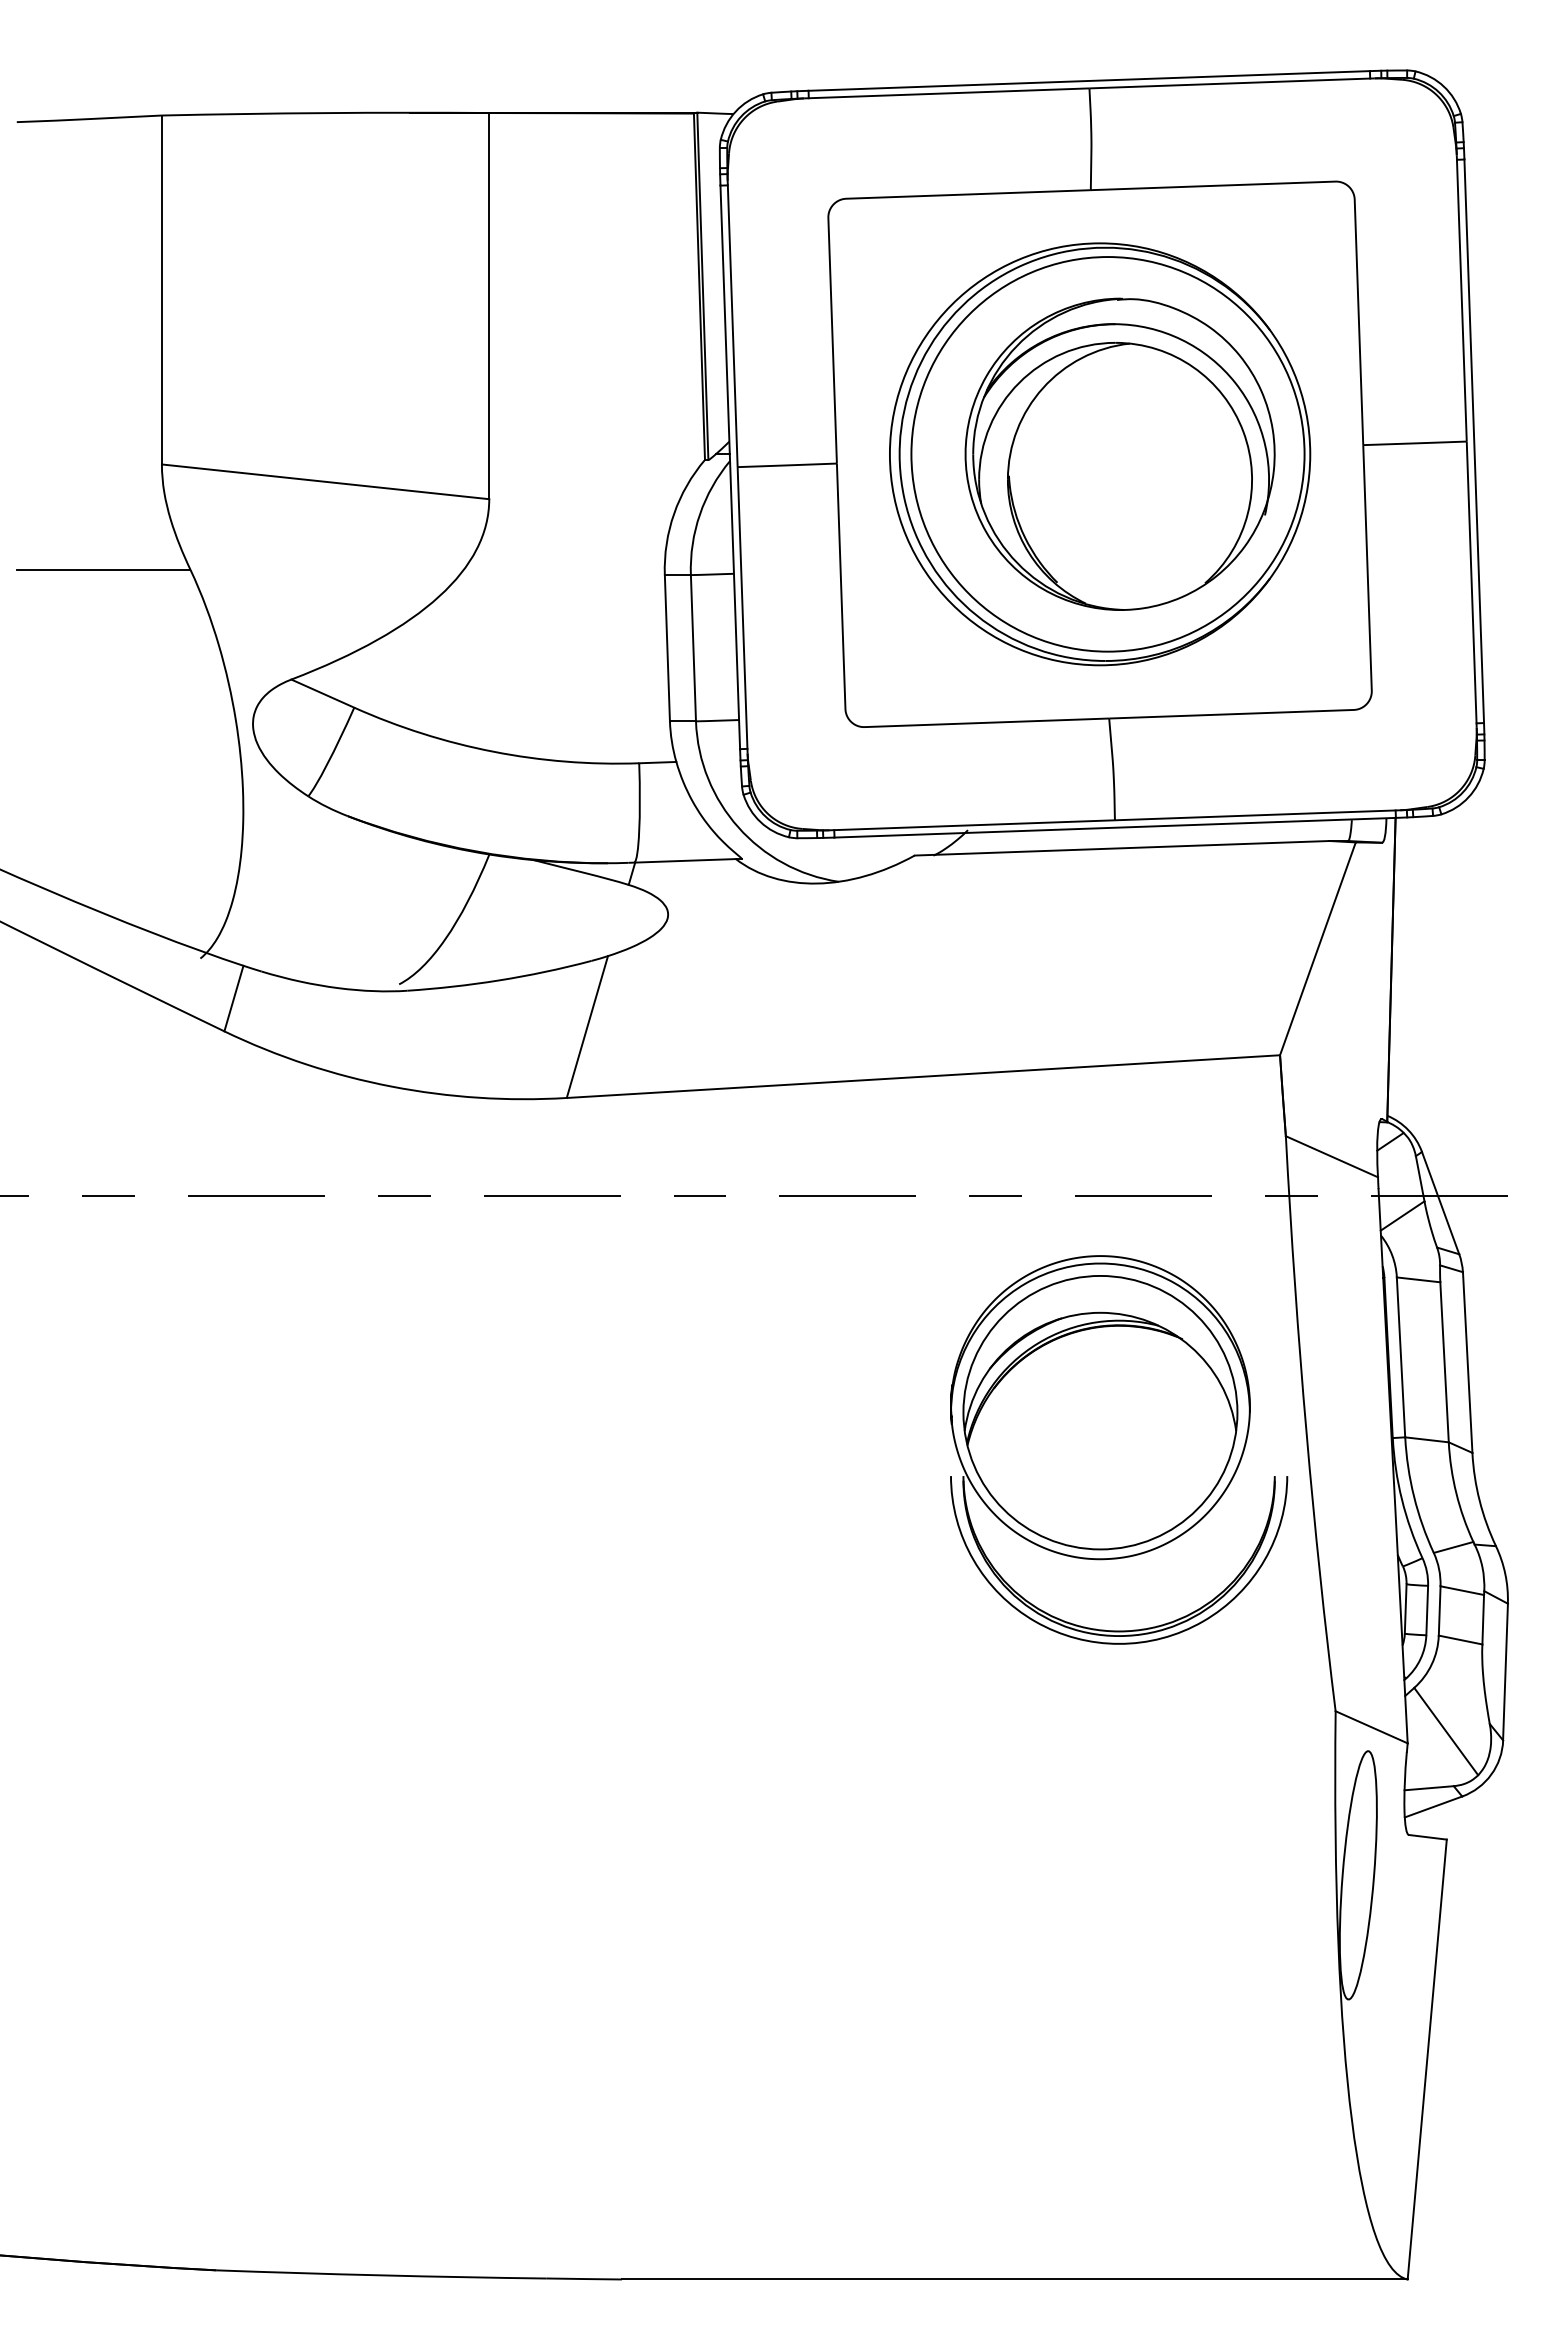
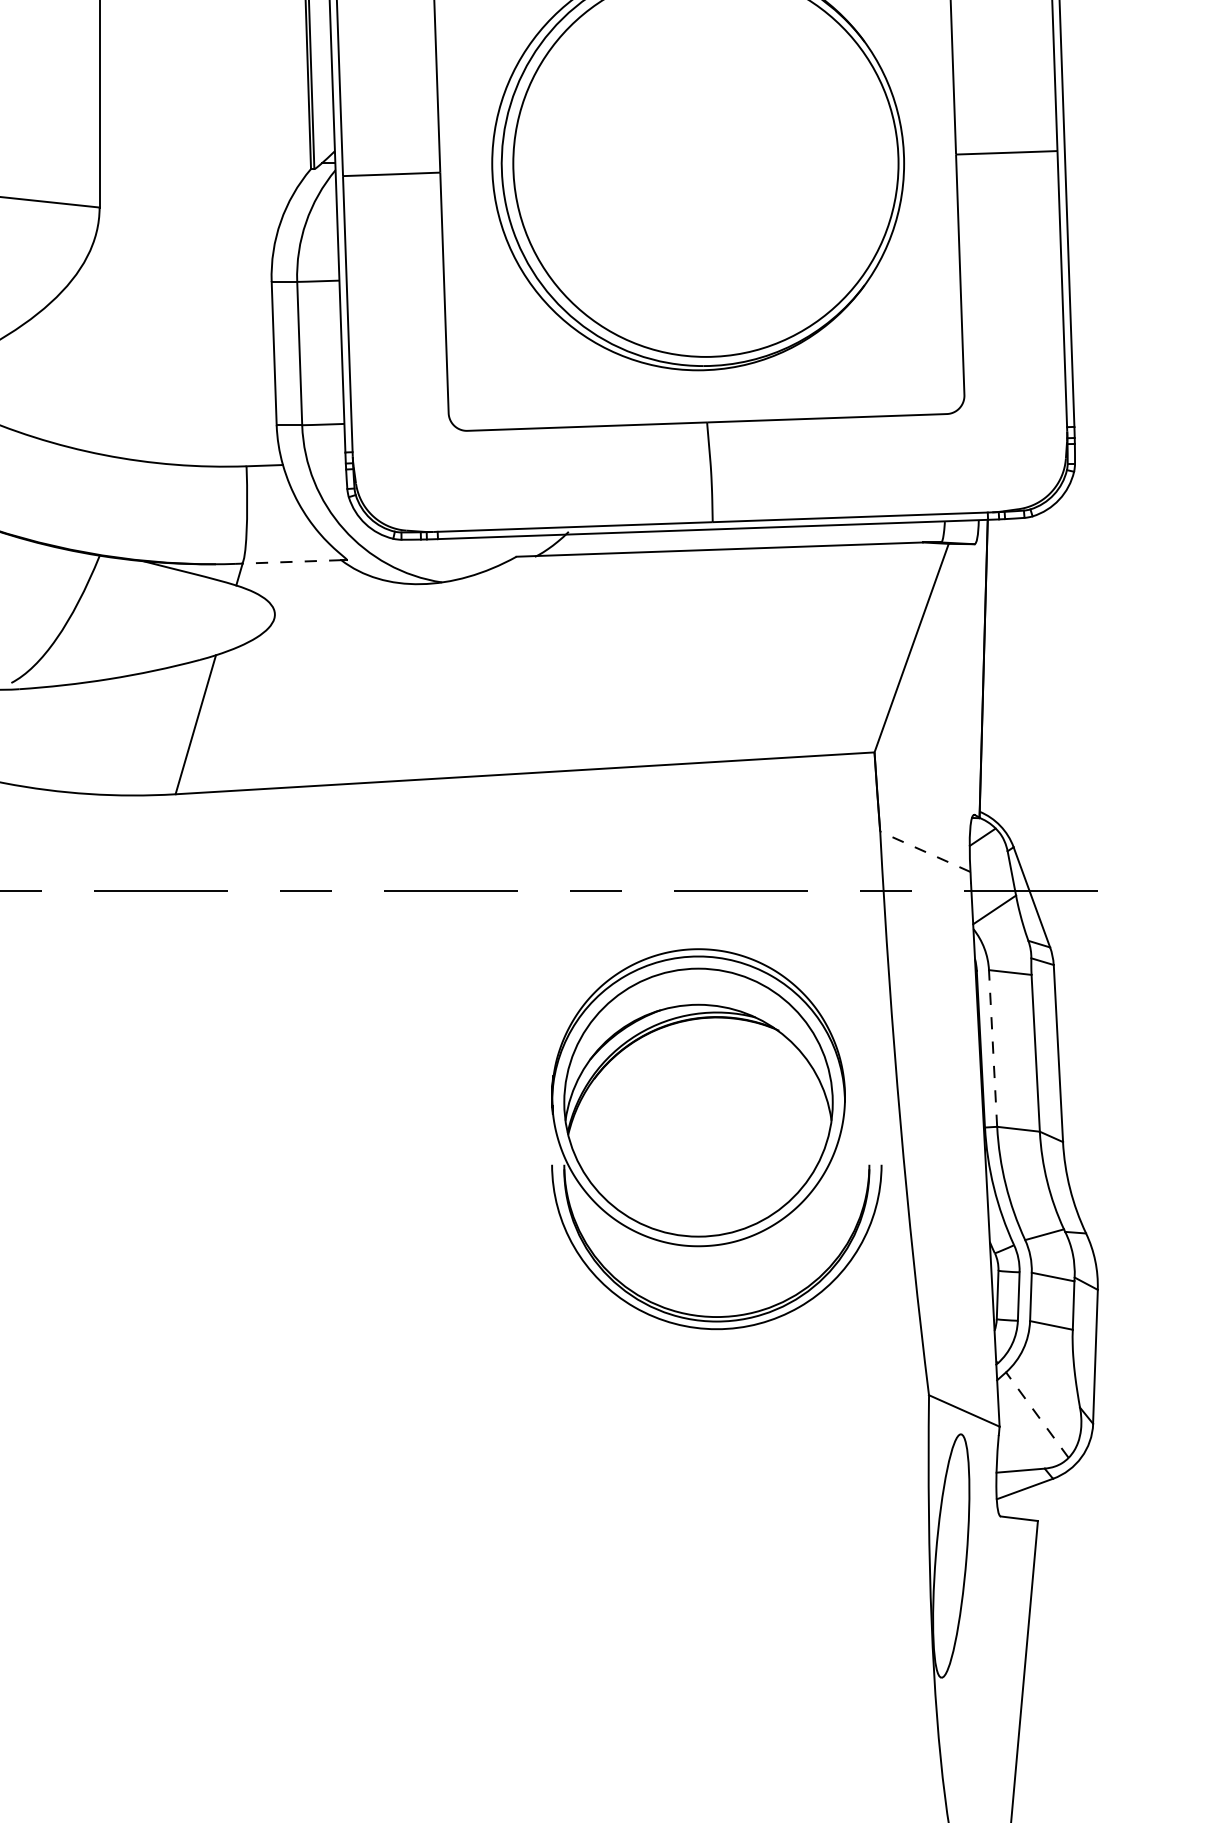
part: (1119, 453) -> (717, 162), removed
line: (685, 860) -> (291, 561), solid -> dashed
line: (1331, 1156) -> (924, 851), solid -> dashed
line: (1400, 1356) -> (992, 1047), solid -> dashed
line: (1445, 1731) -> (1036, 1415), solid -> dashed

